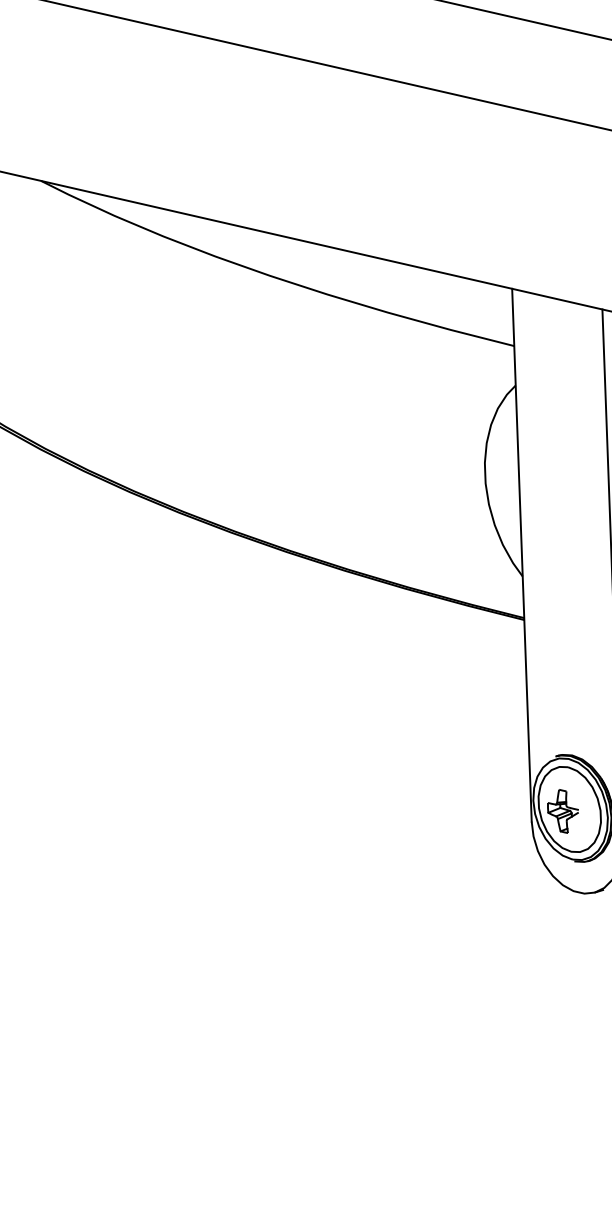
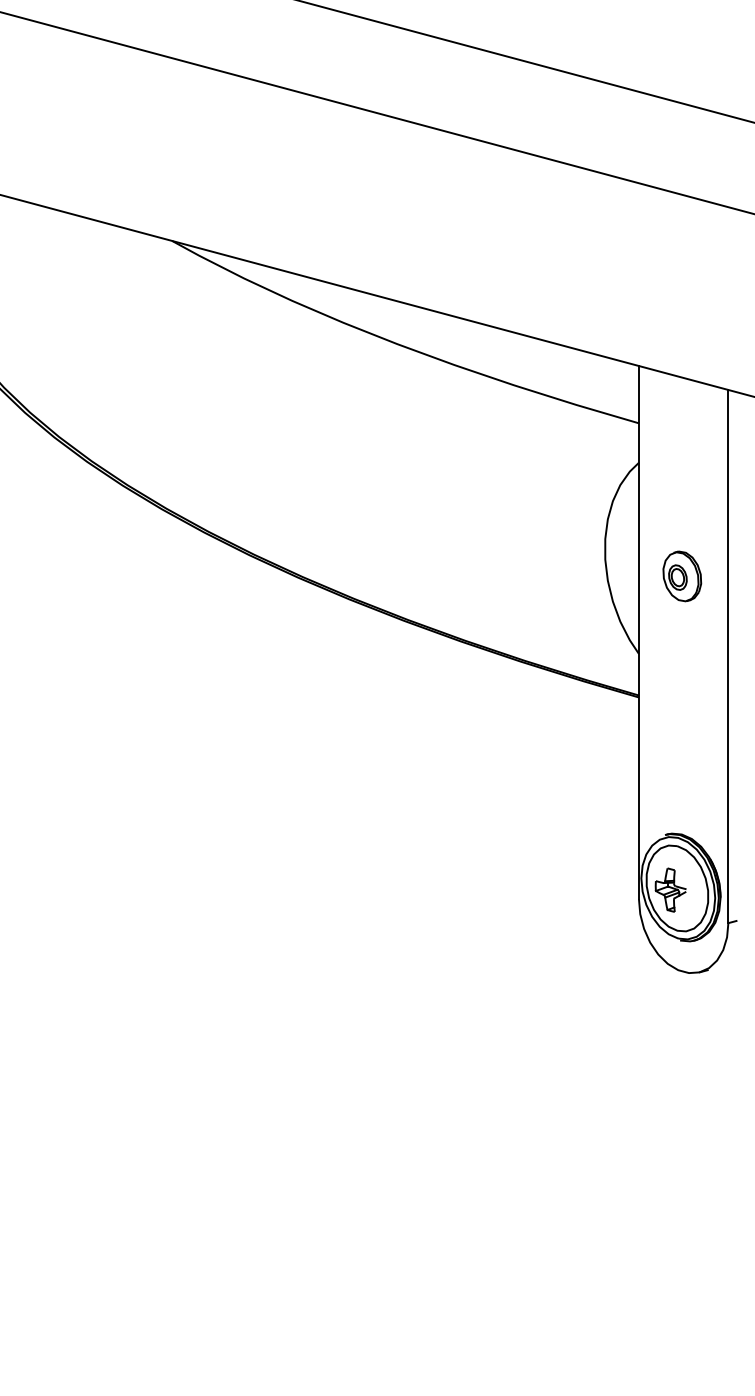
part: (563, 497) -> (682, 576), added

